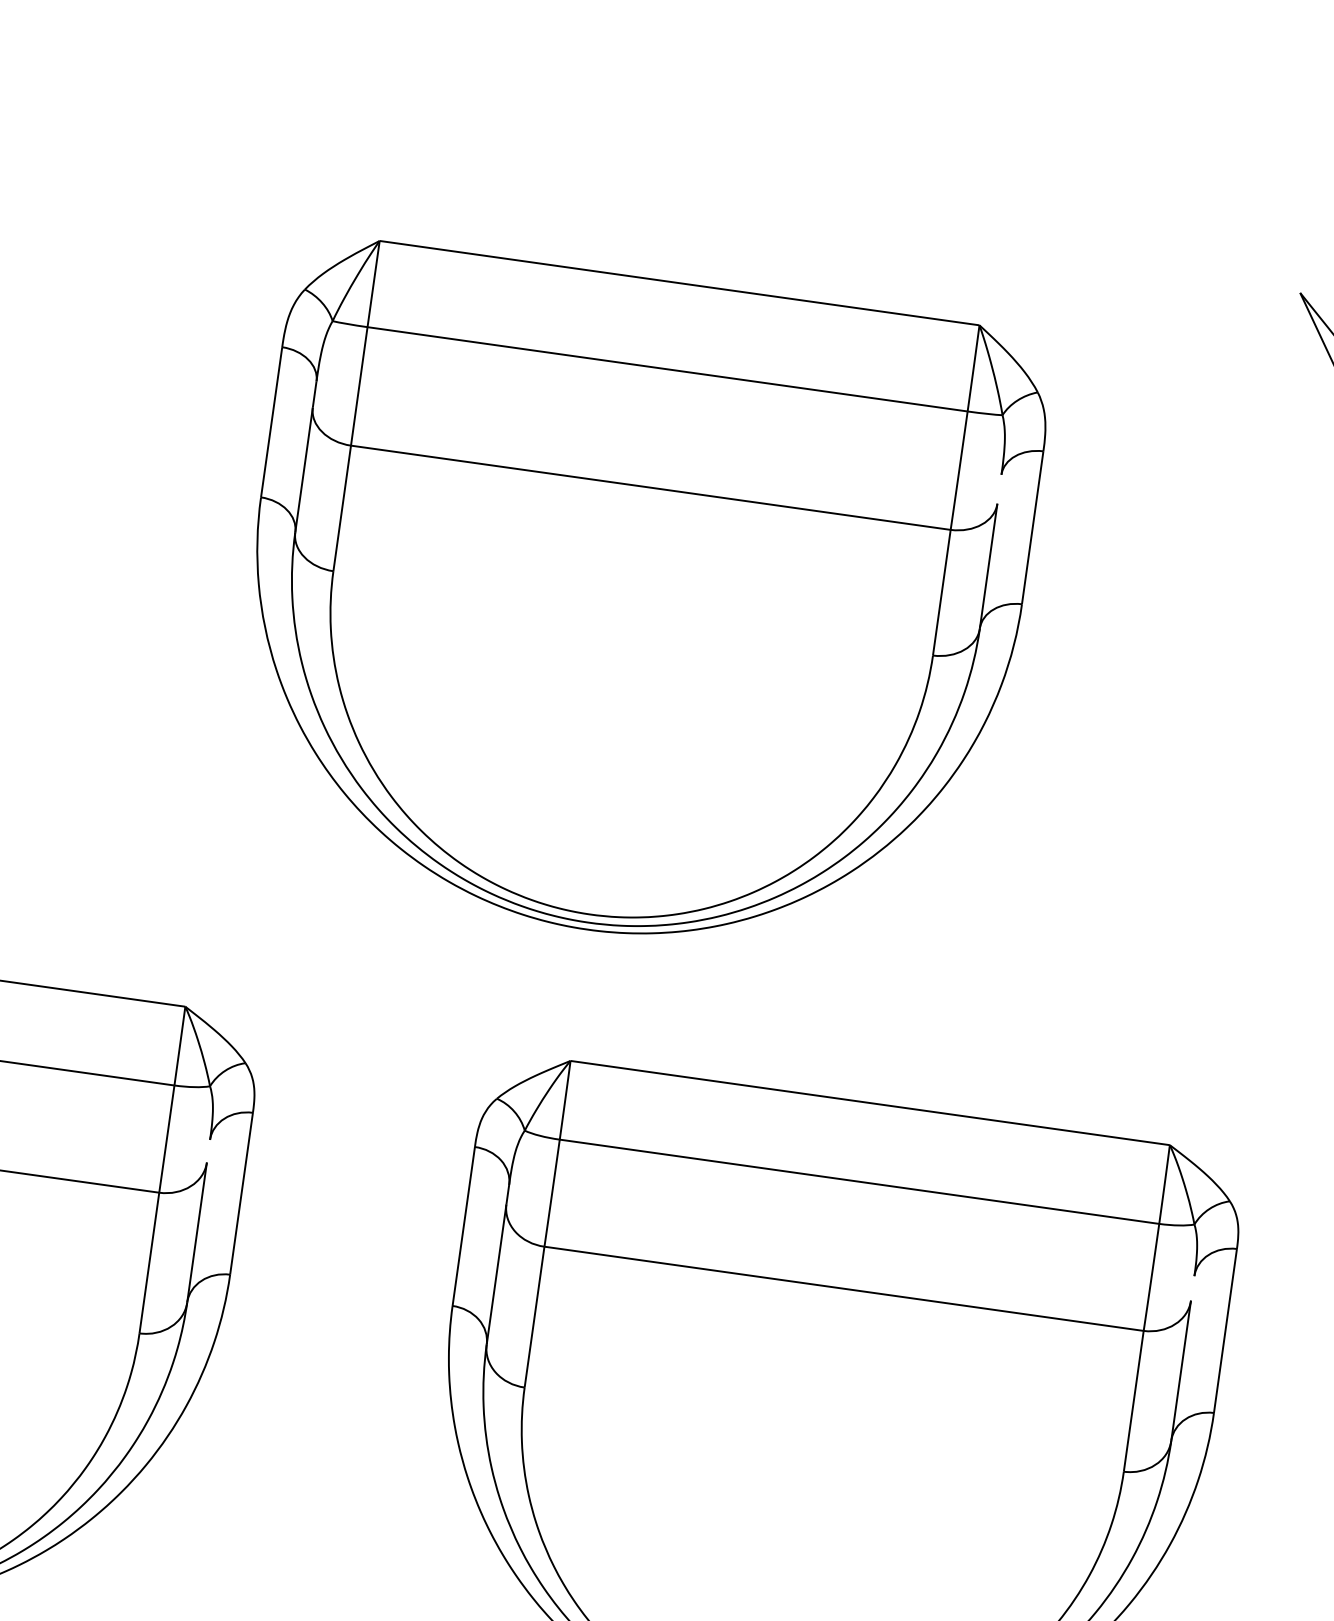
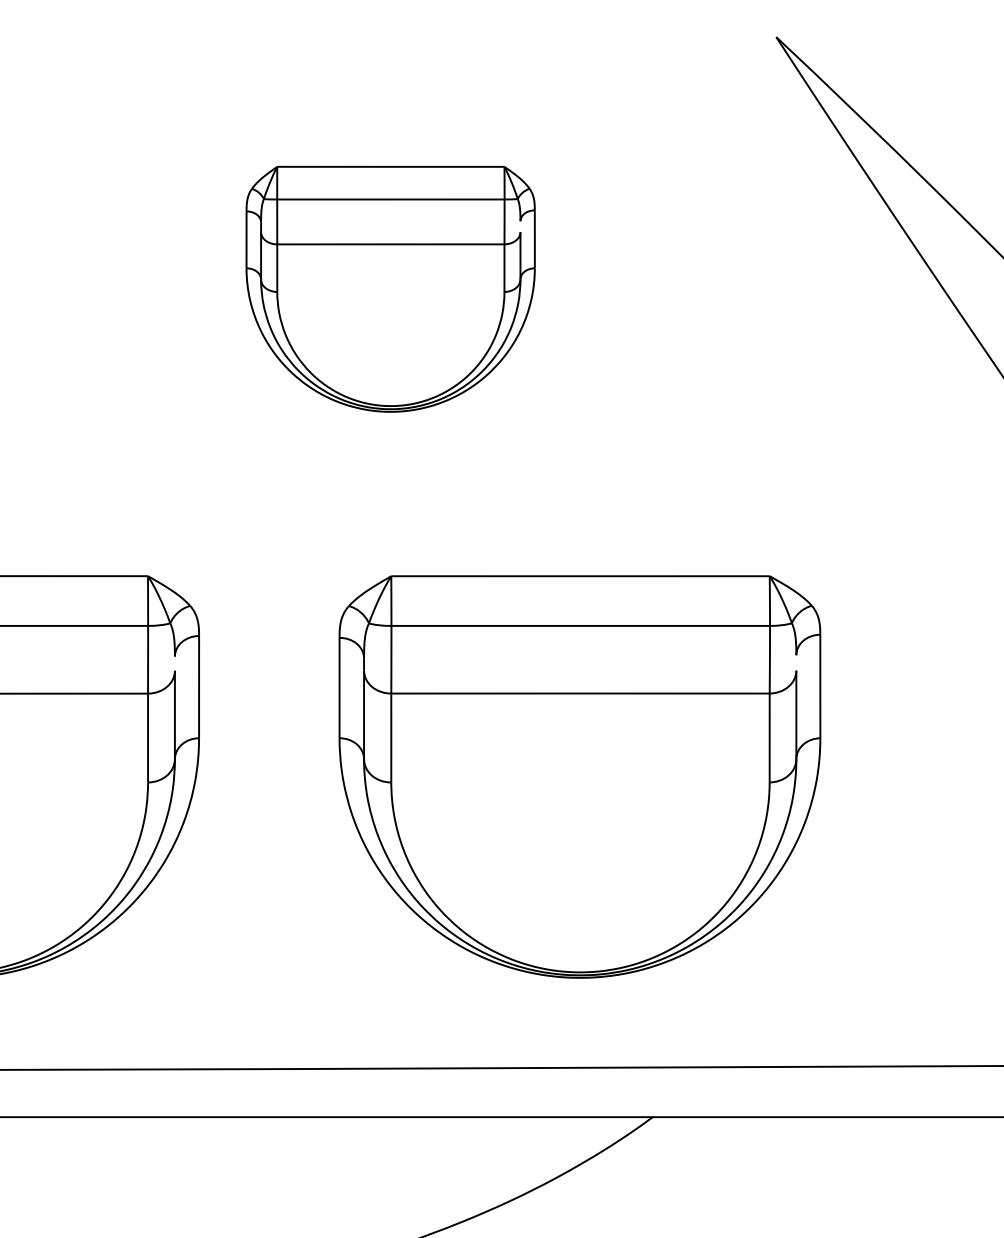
part: (633, 606) -> (390, 289), size x0.6

